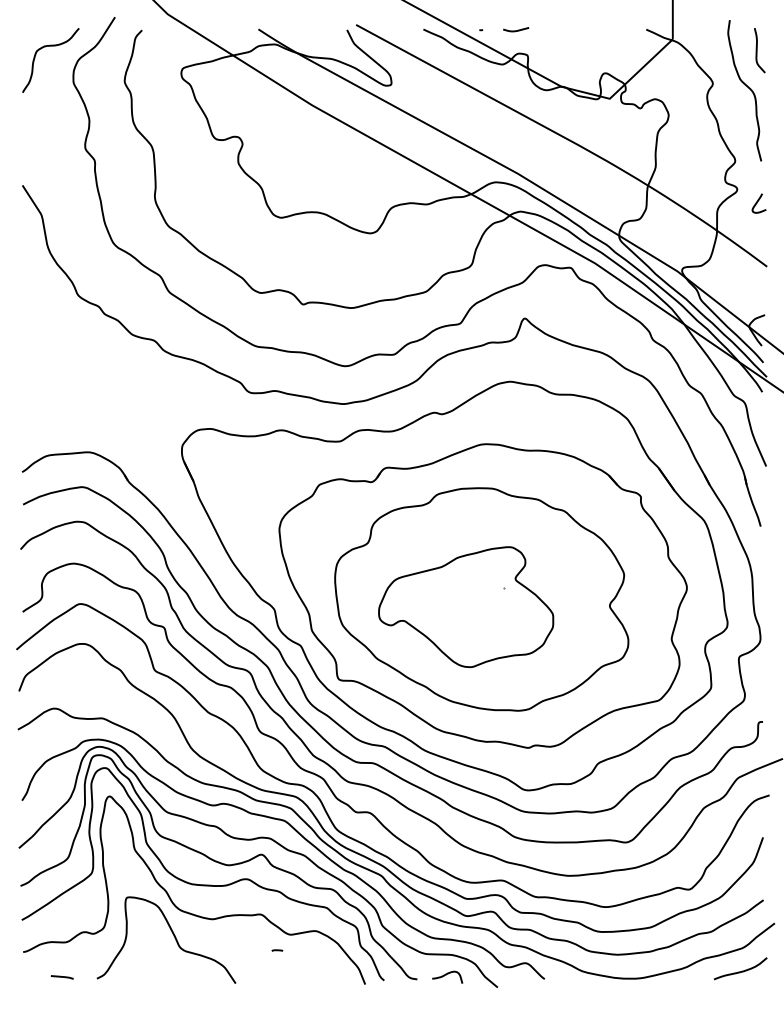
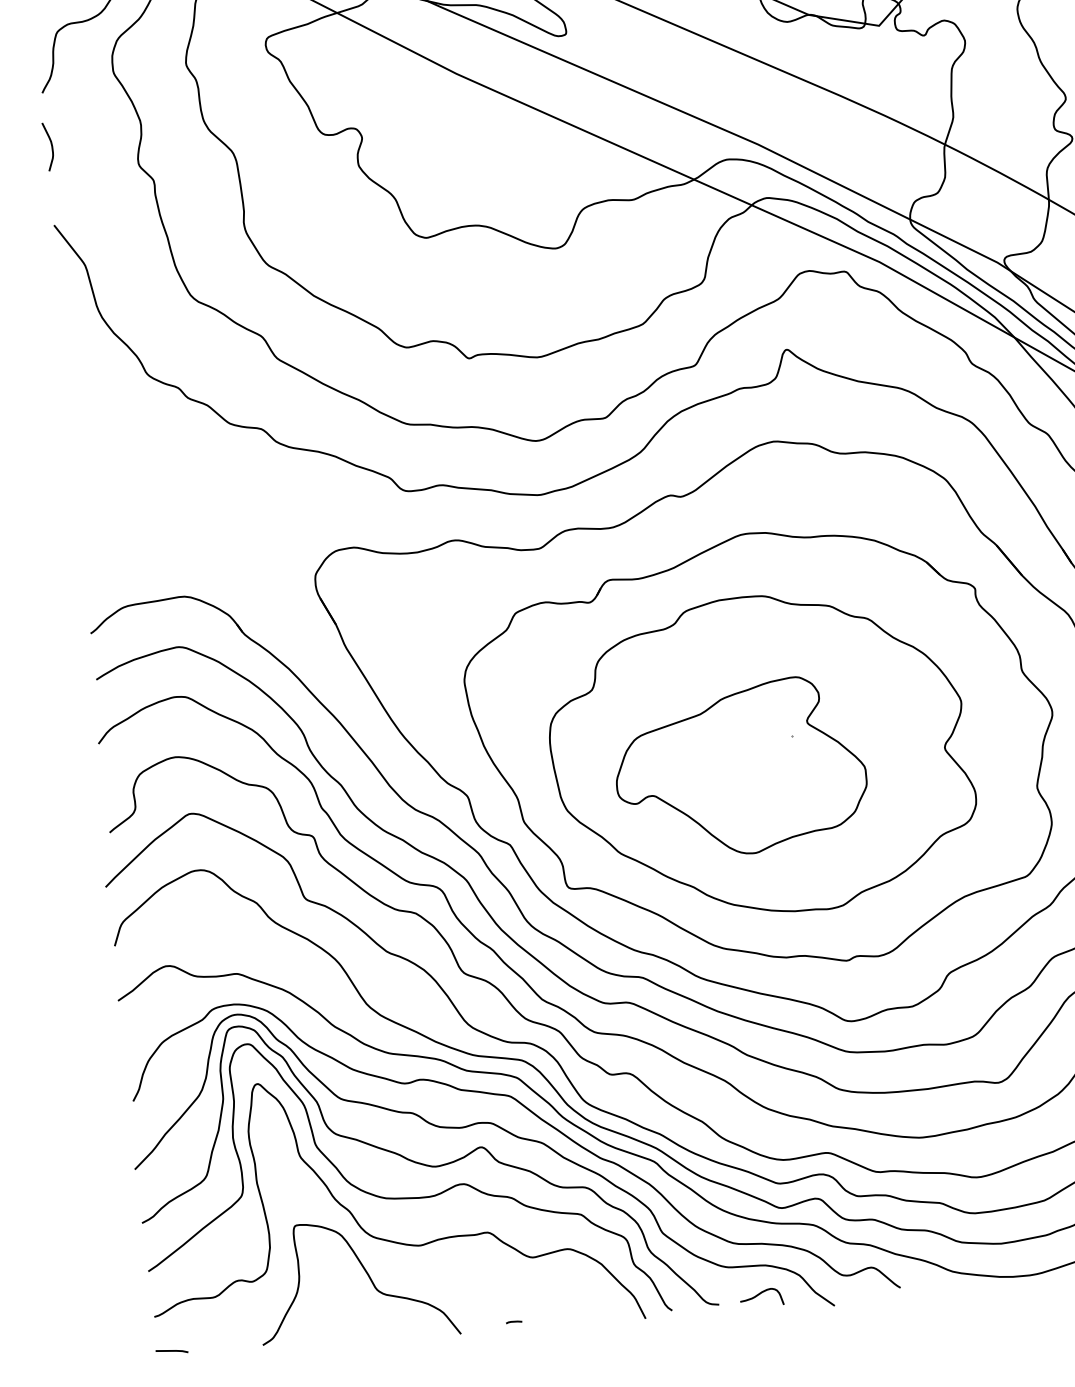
curve: (25, 130) -> (51, 146), added
line: (277, 950) -> (514, 1322), moved
line: (61, 977) -> (170, 1351), moved

